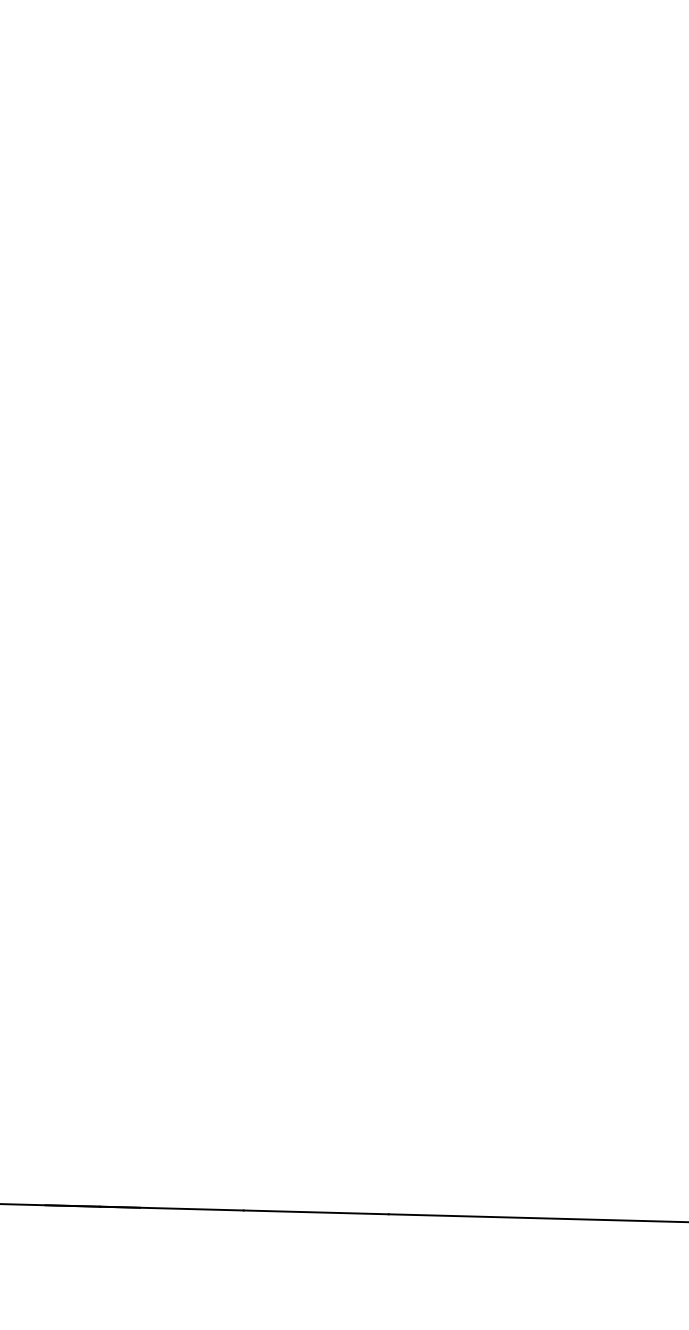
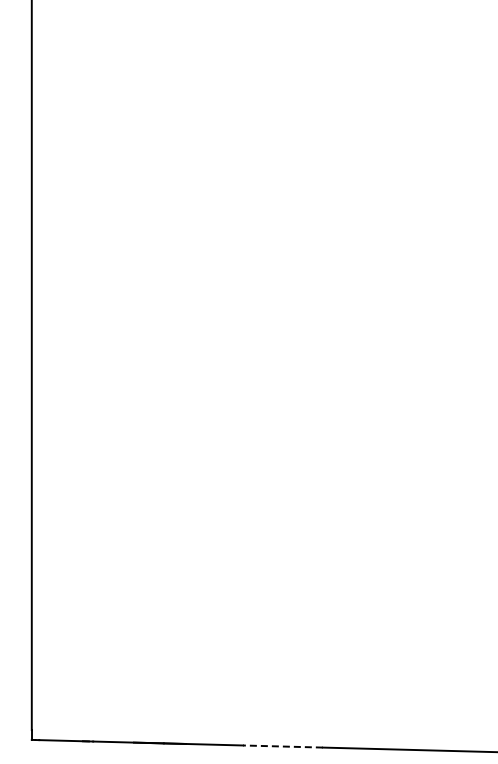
line: (315, 1212) -> (282, 746), solid -> dashed

